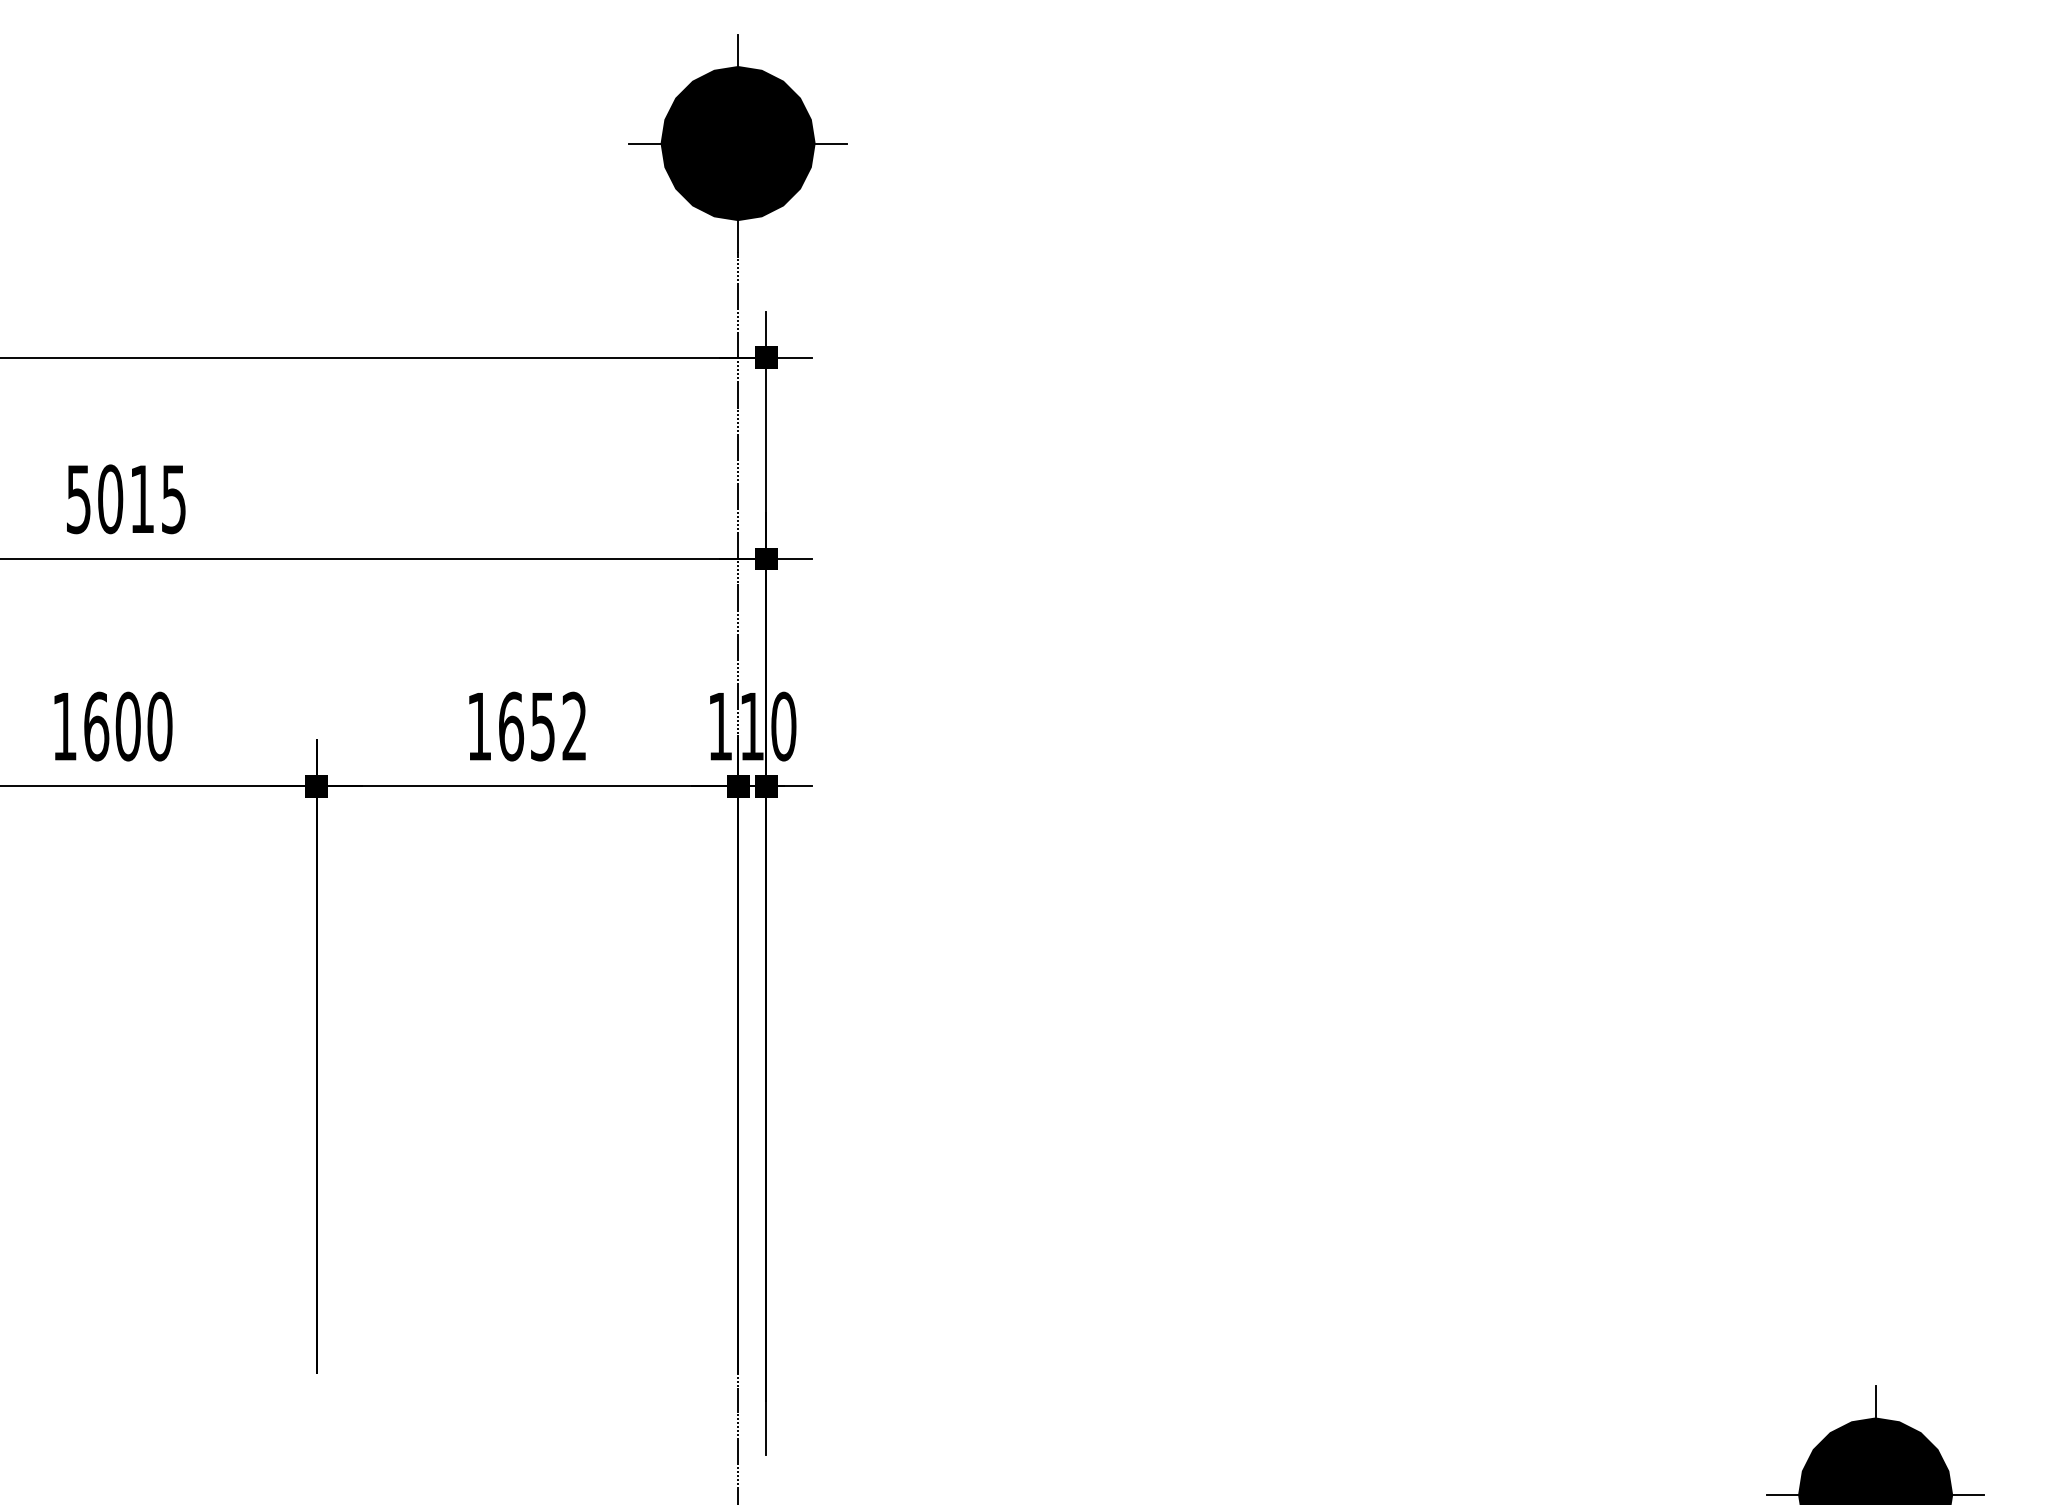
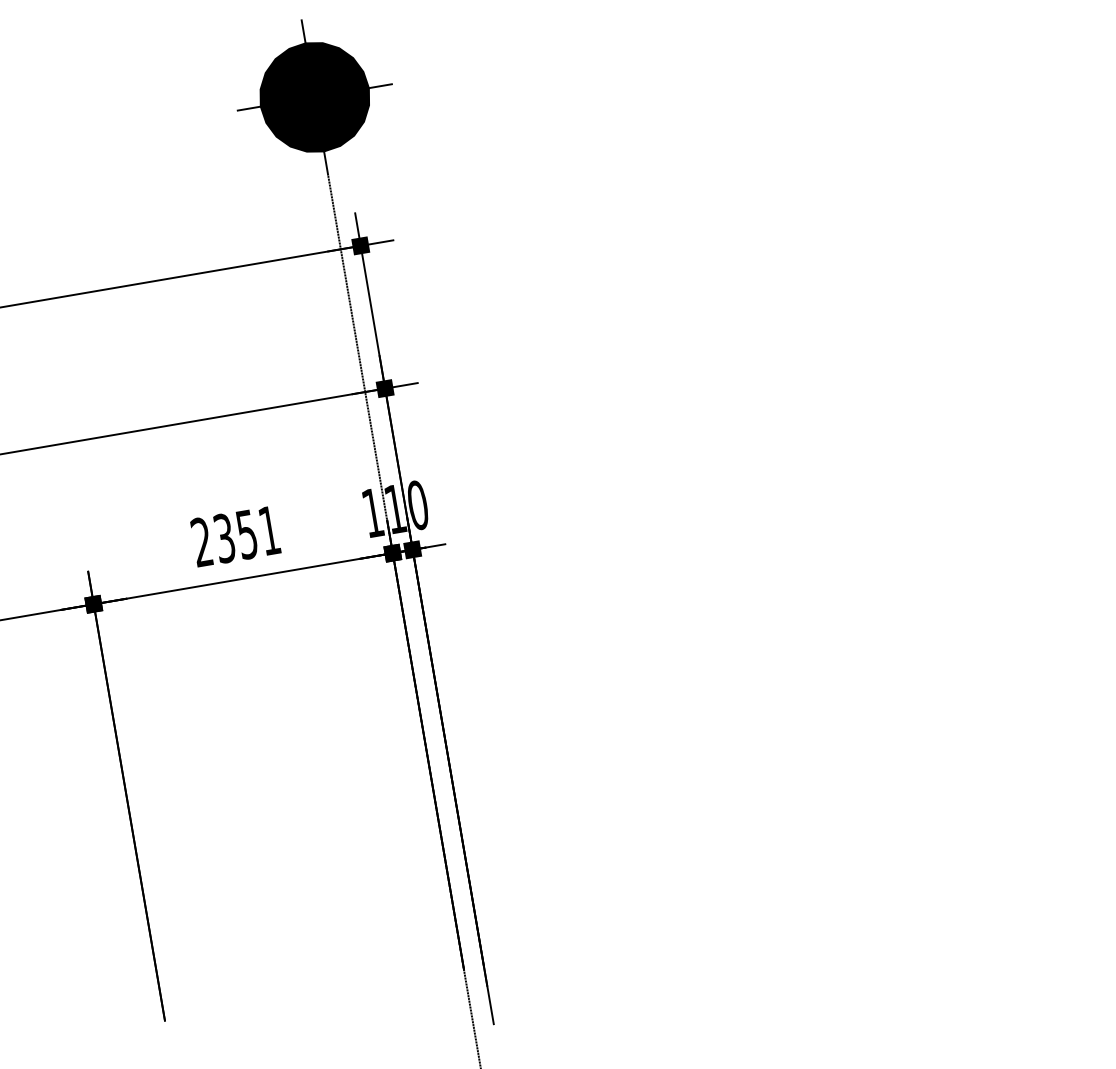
text: (526, 726) -> (235, 536), 1652 -> 2351

